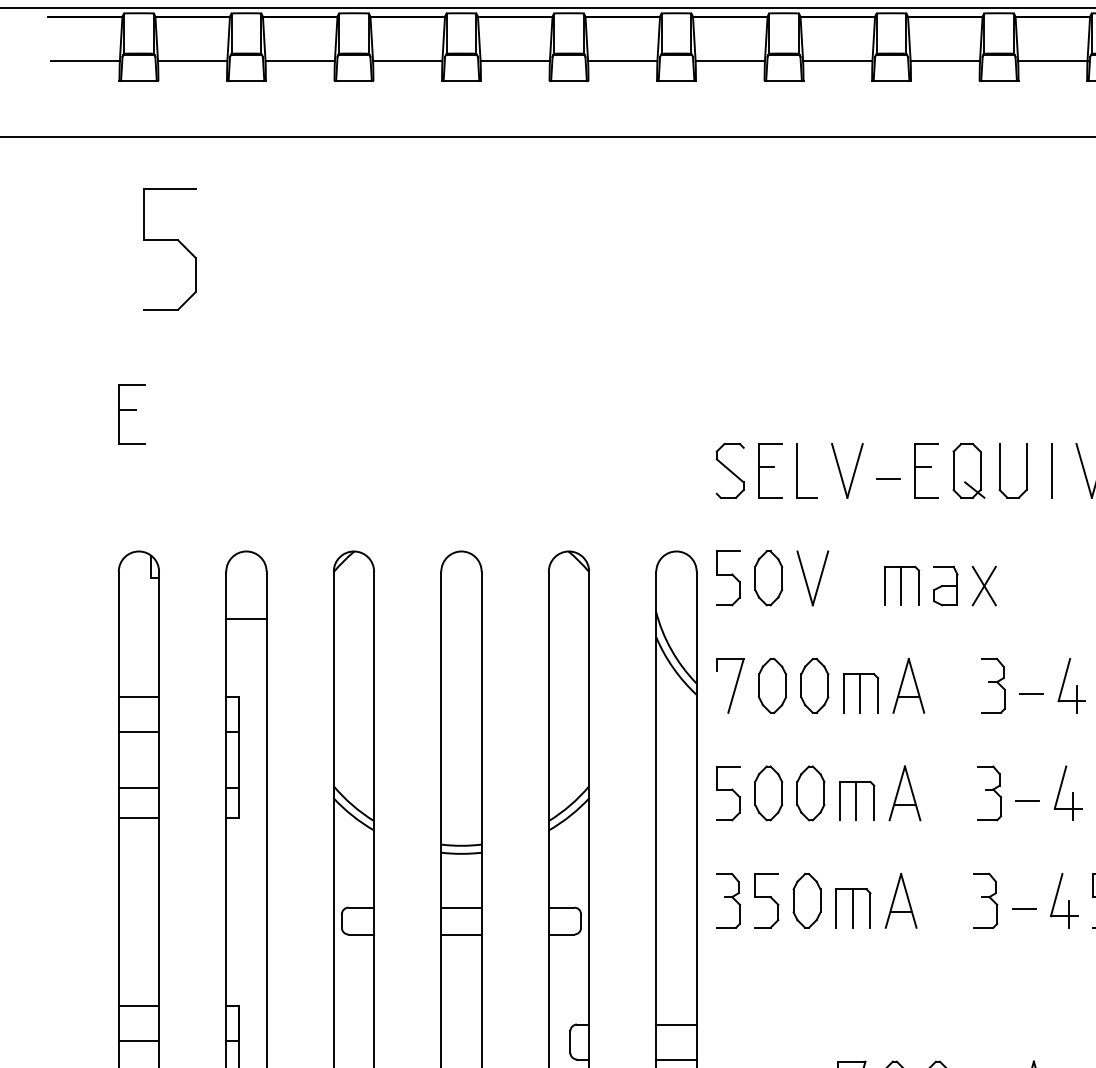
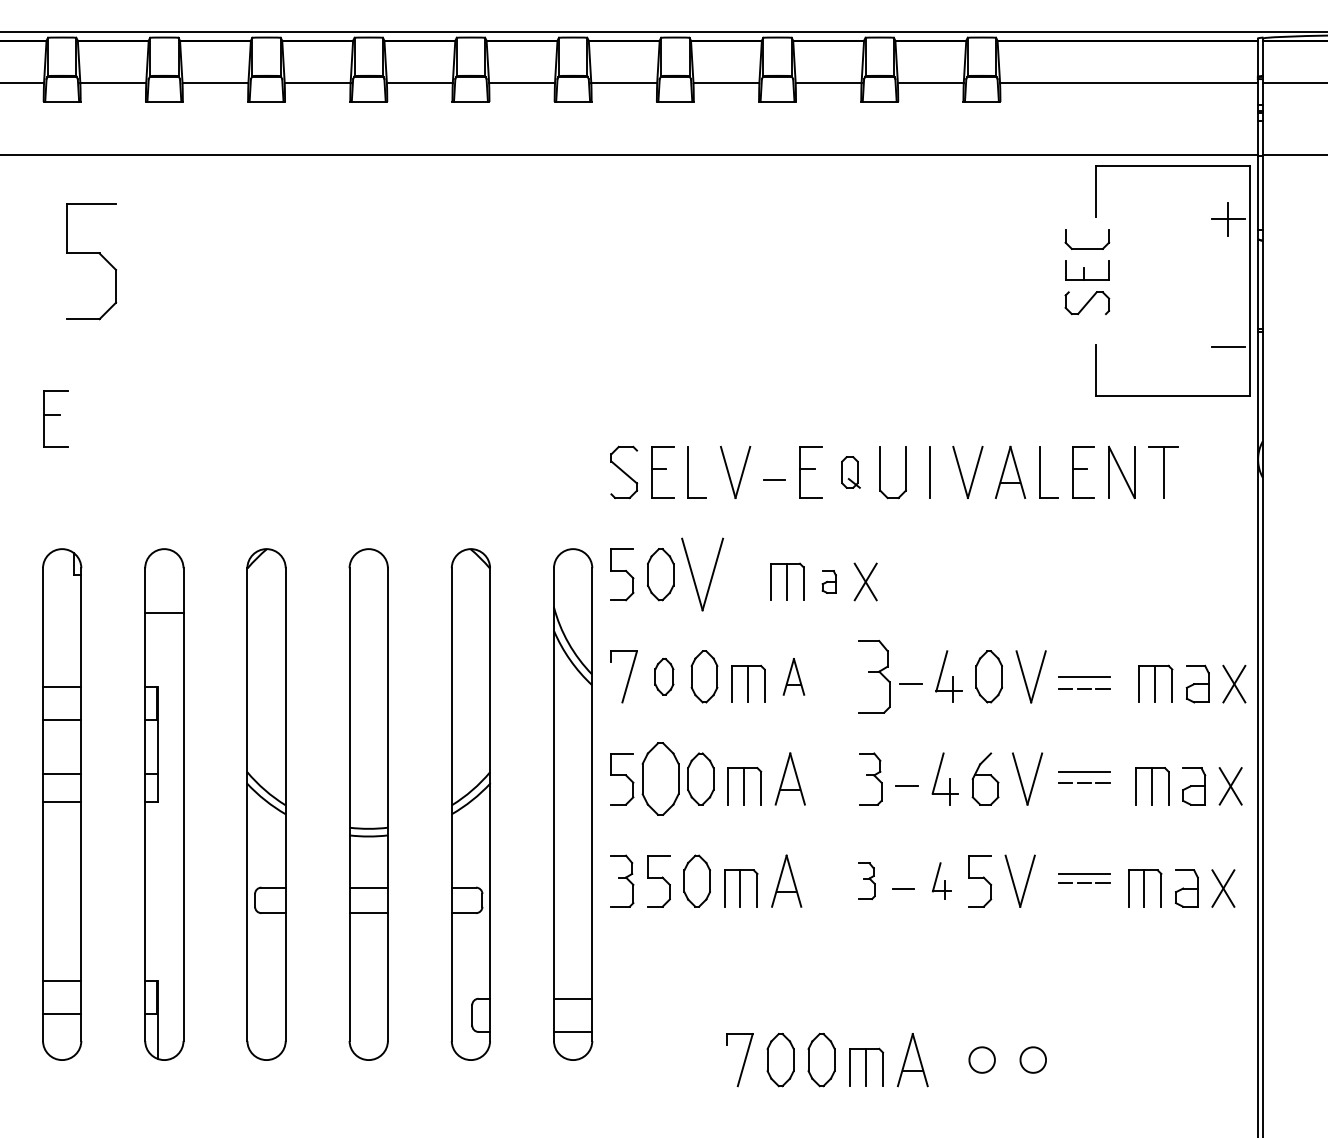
part: (968, 470) -> (850, 472), size x0.6
part: (812, 578) -> (702, 574), size x1.4
part: (946, 585) -> (829, 581), size x0.6
part: (772, 685) -> (664, 676), size x0.7
part: (908, 685) -> (793, 676), size x0.7
part: (993, 685) -> (874, 676), size x1.4
part: (768, 792) -> (660, 778), size x1.4
part: (985, 900) -> (866, 880), size x0.7
part: (1064, 900) -> (941, 880), size x0.7

